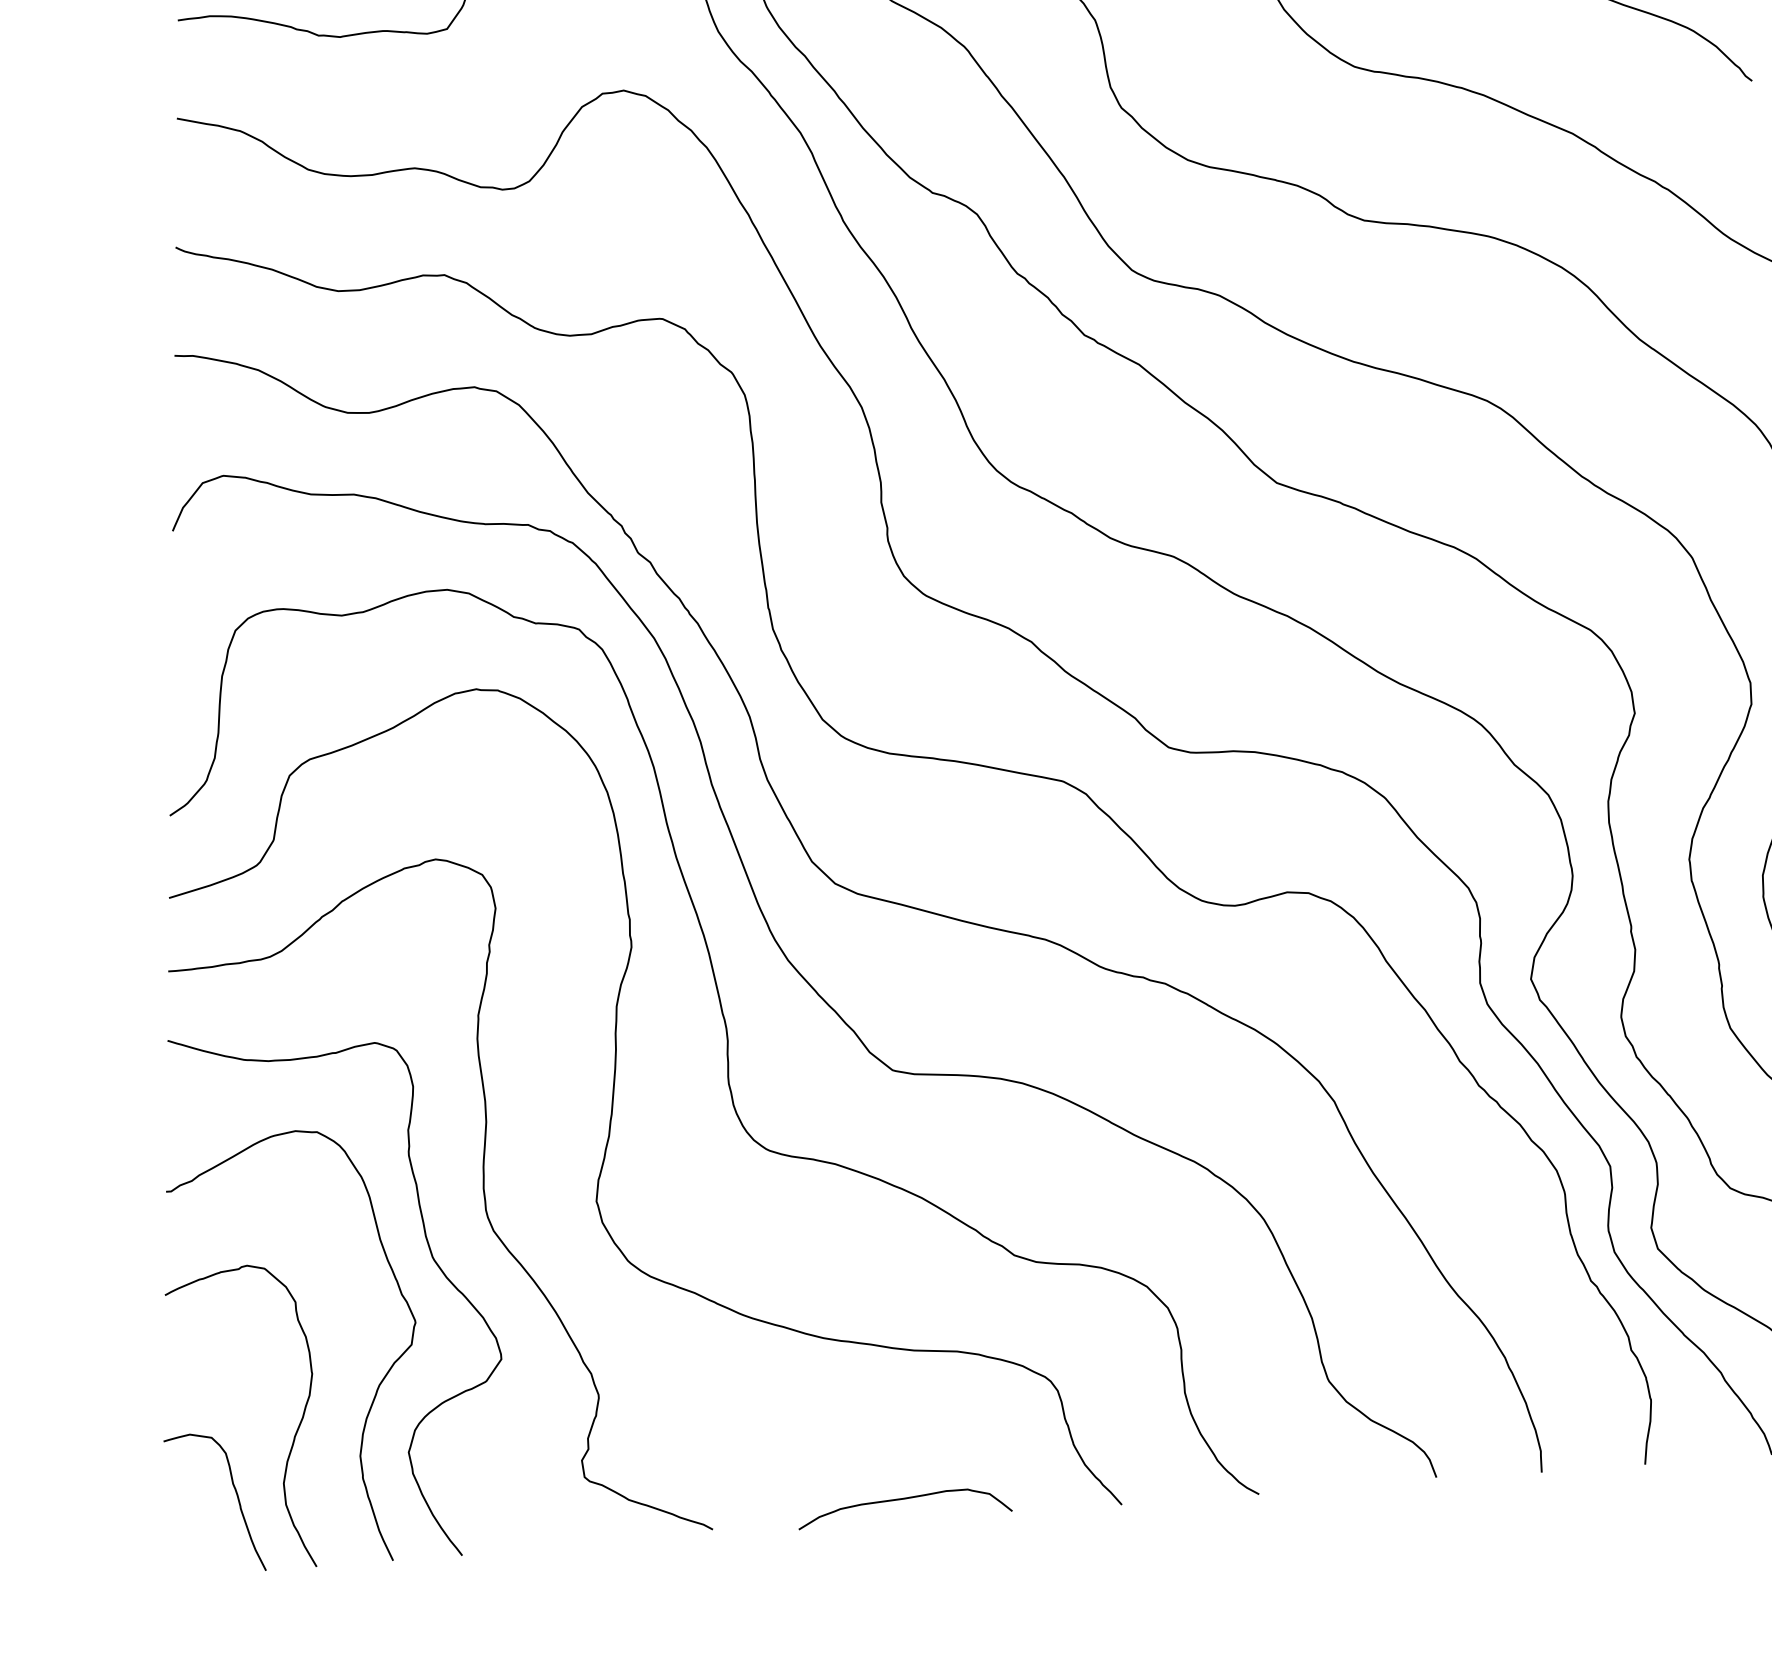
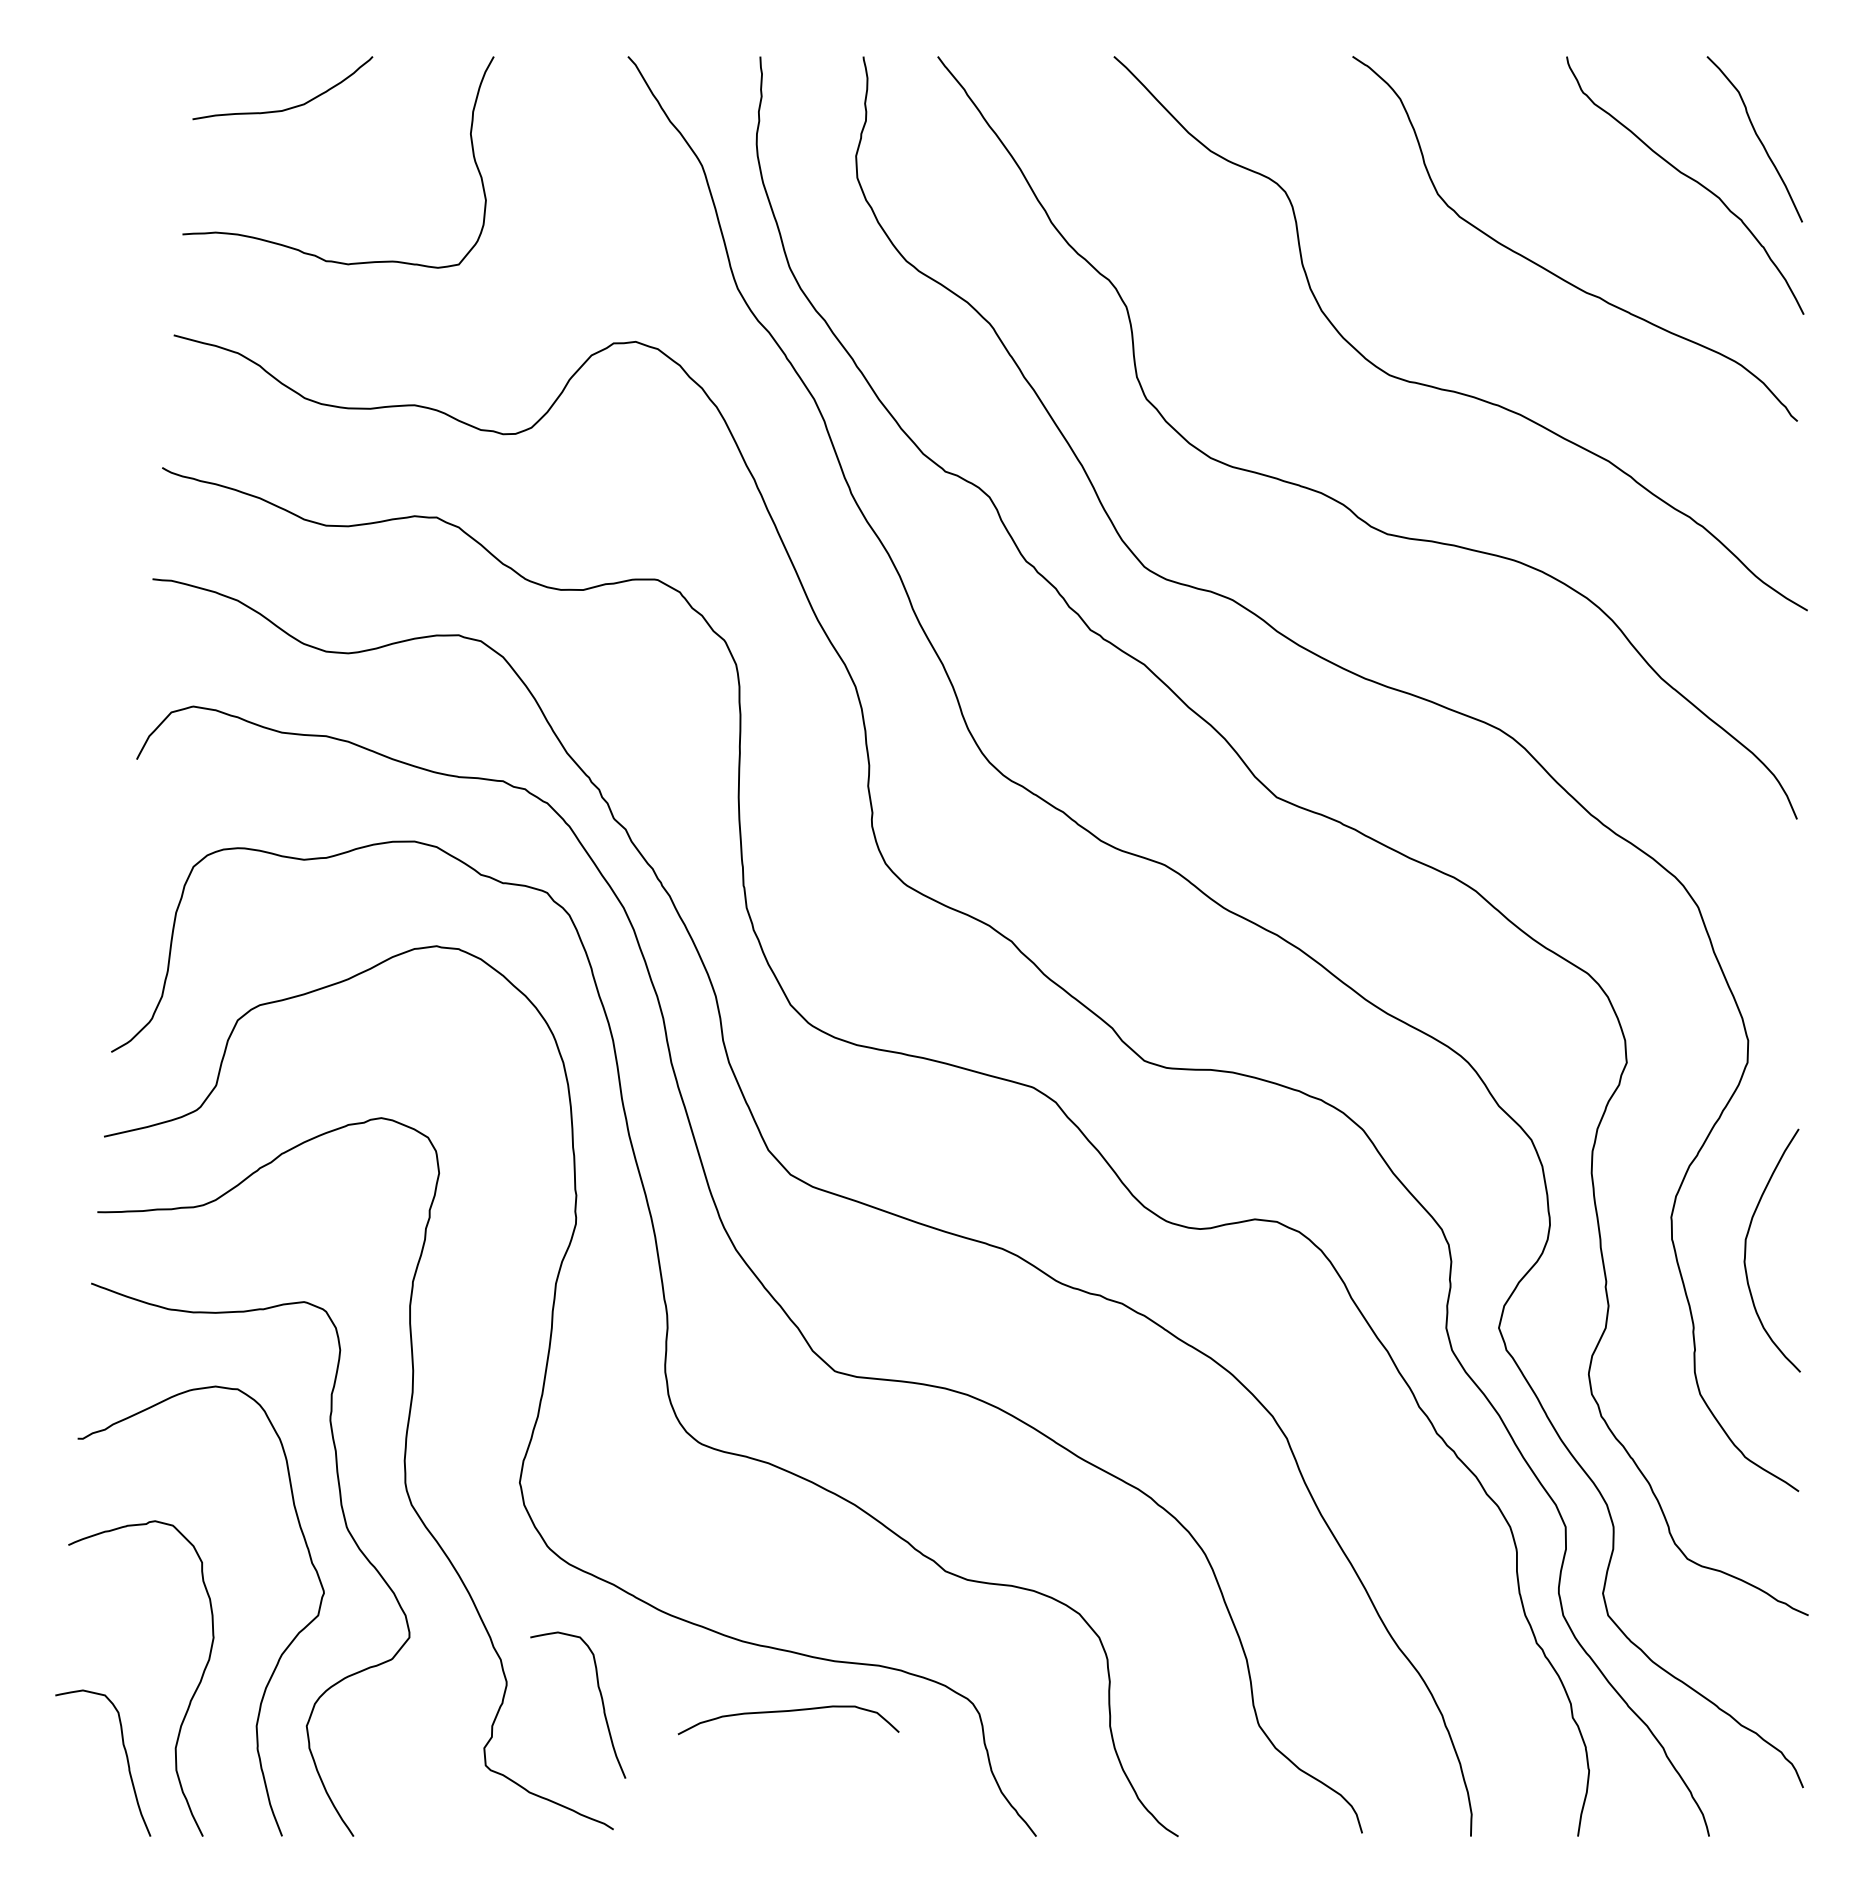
curve: (690, 1402) -> (600, 1697), added
curve: (900, 1500) -> (784, 1712), moved

